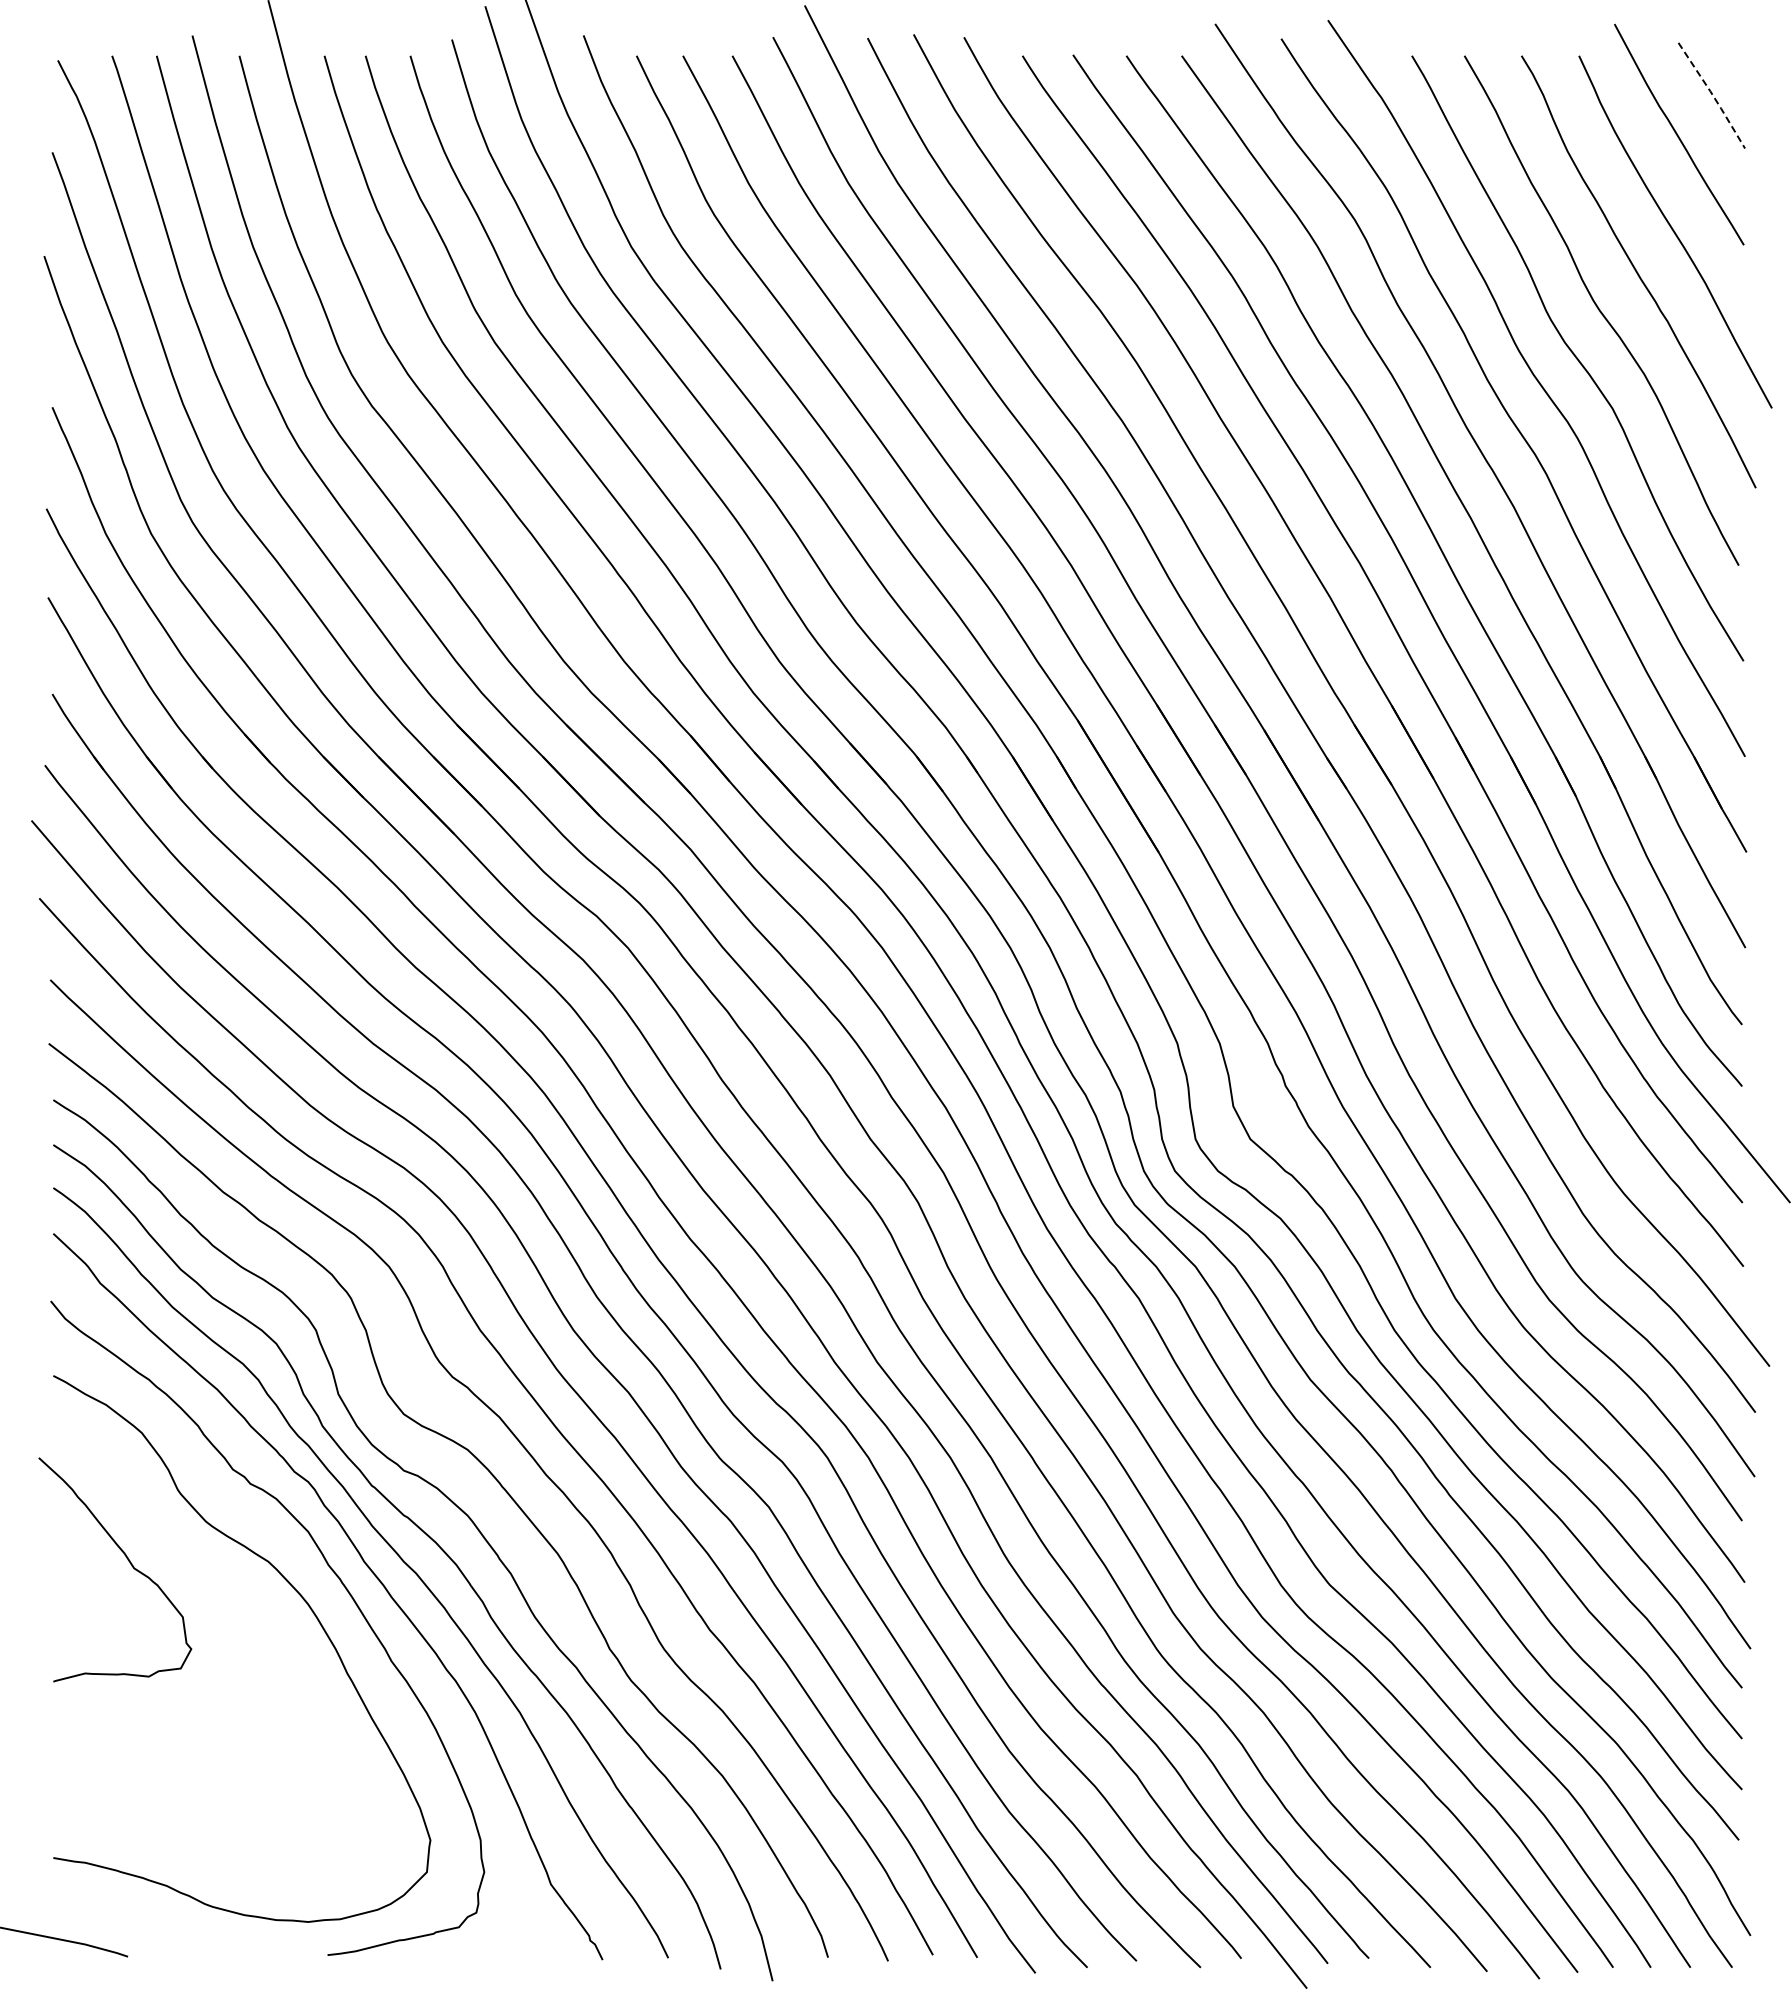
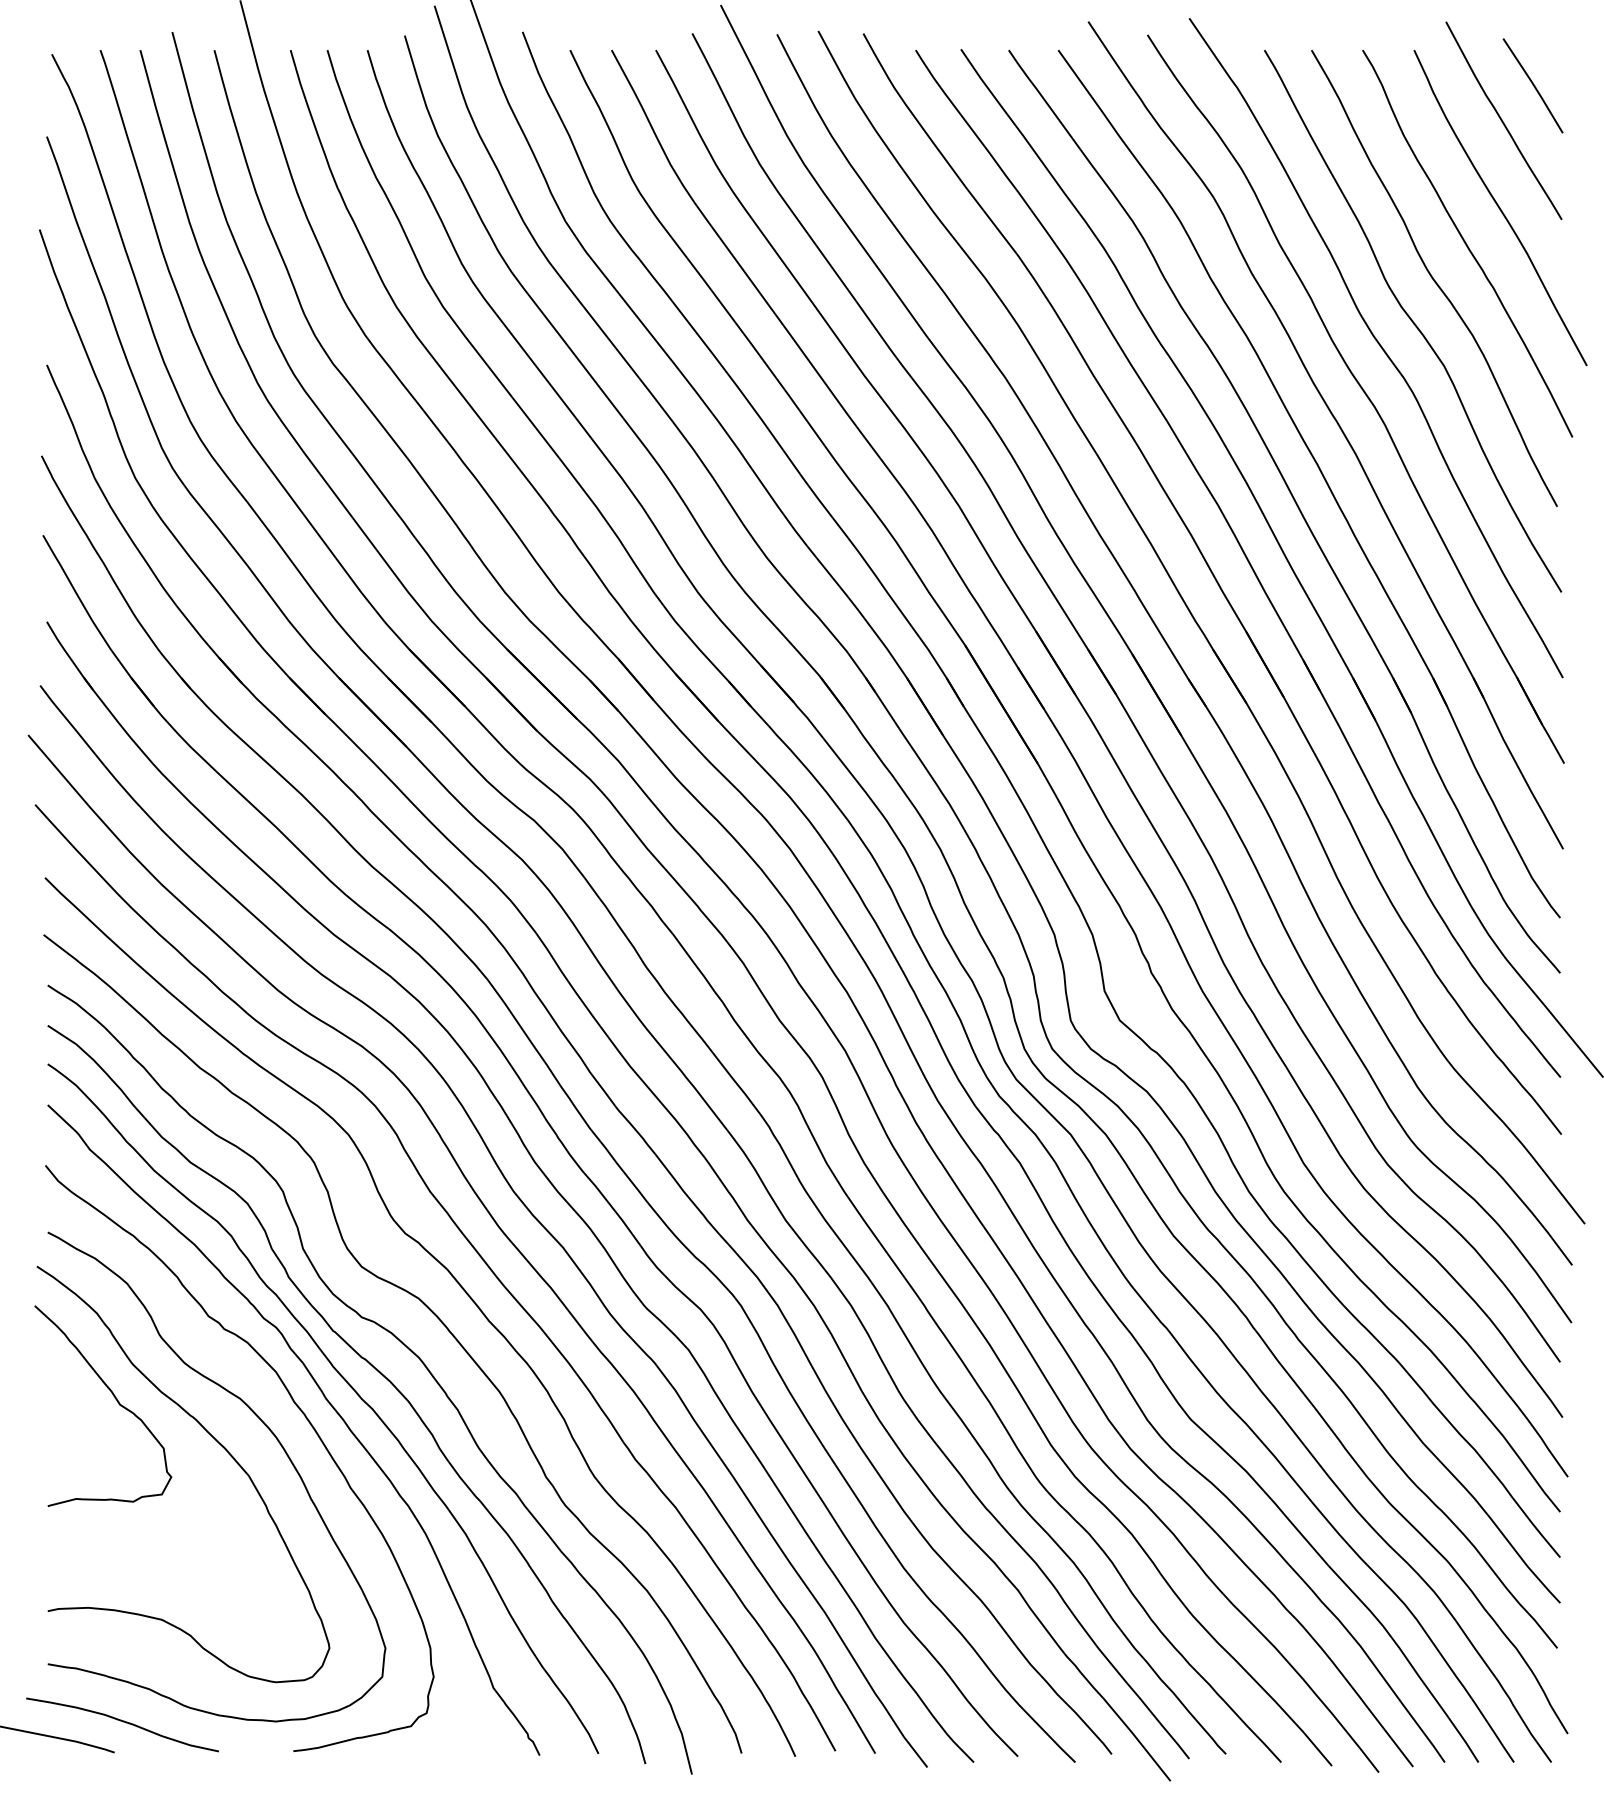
line: (1712, 95) -> (1533, 85), dashed -> solid
curve: (241, 1609) -> (216, 1441), added
curve: (136, 1922) -> (122, 1721), added

